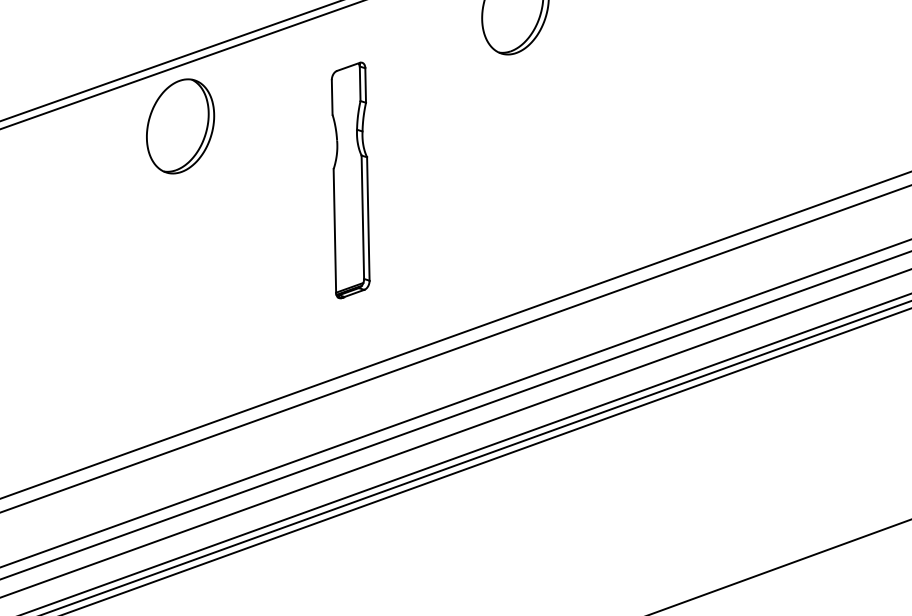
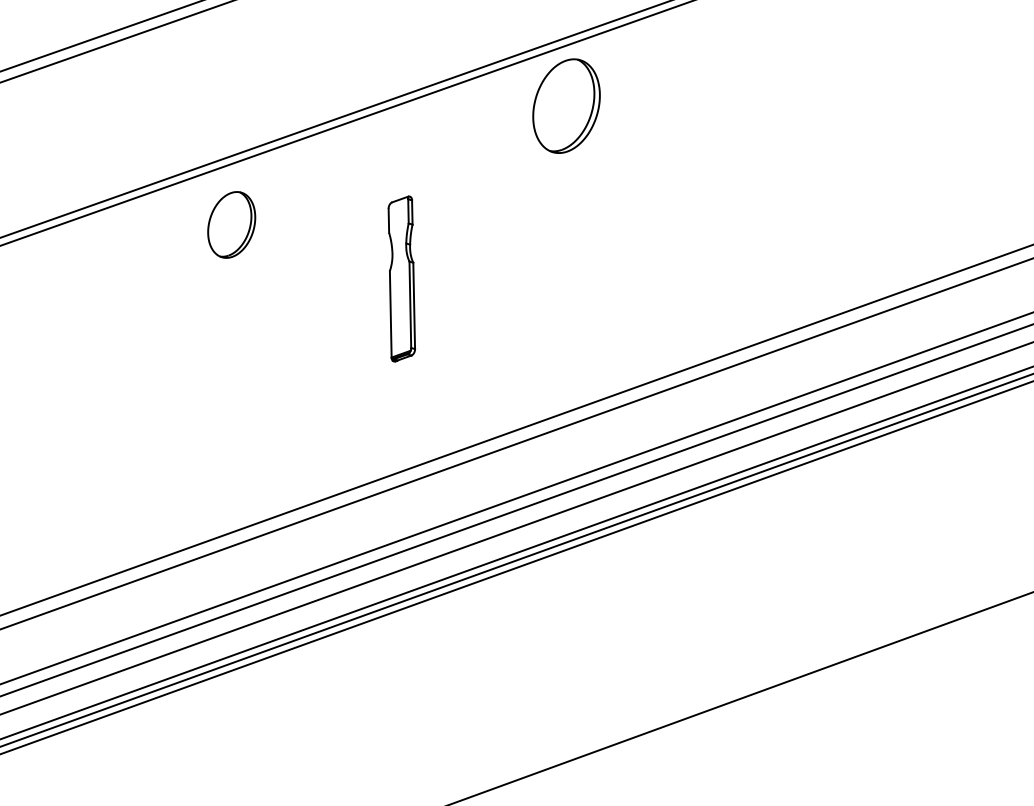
part: (180, 125) -> (231, 224), size x0.7
part: (350, 179) -> (401, 278), size x0.7

